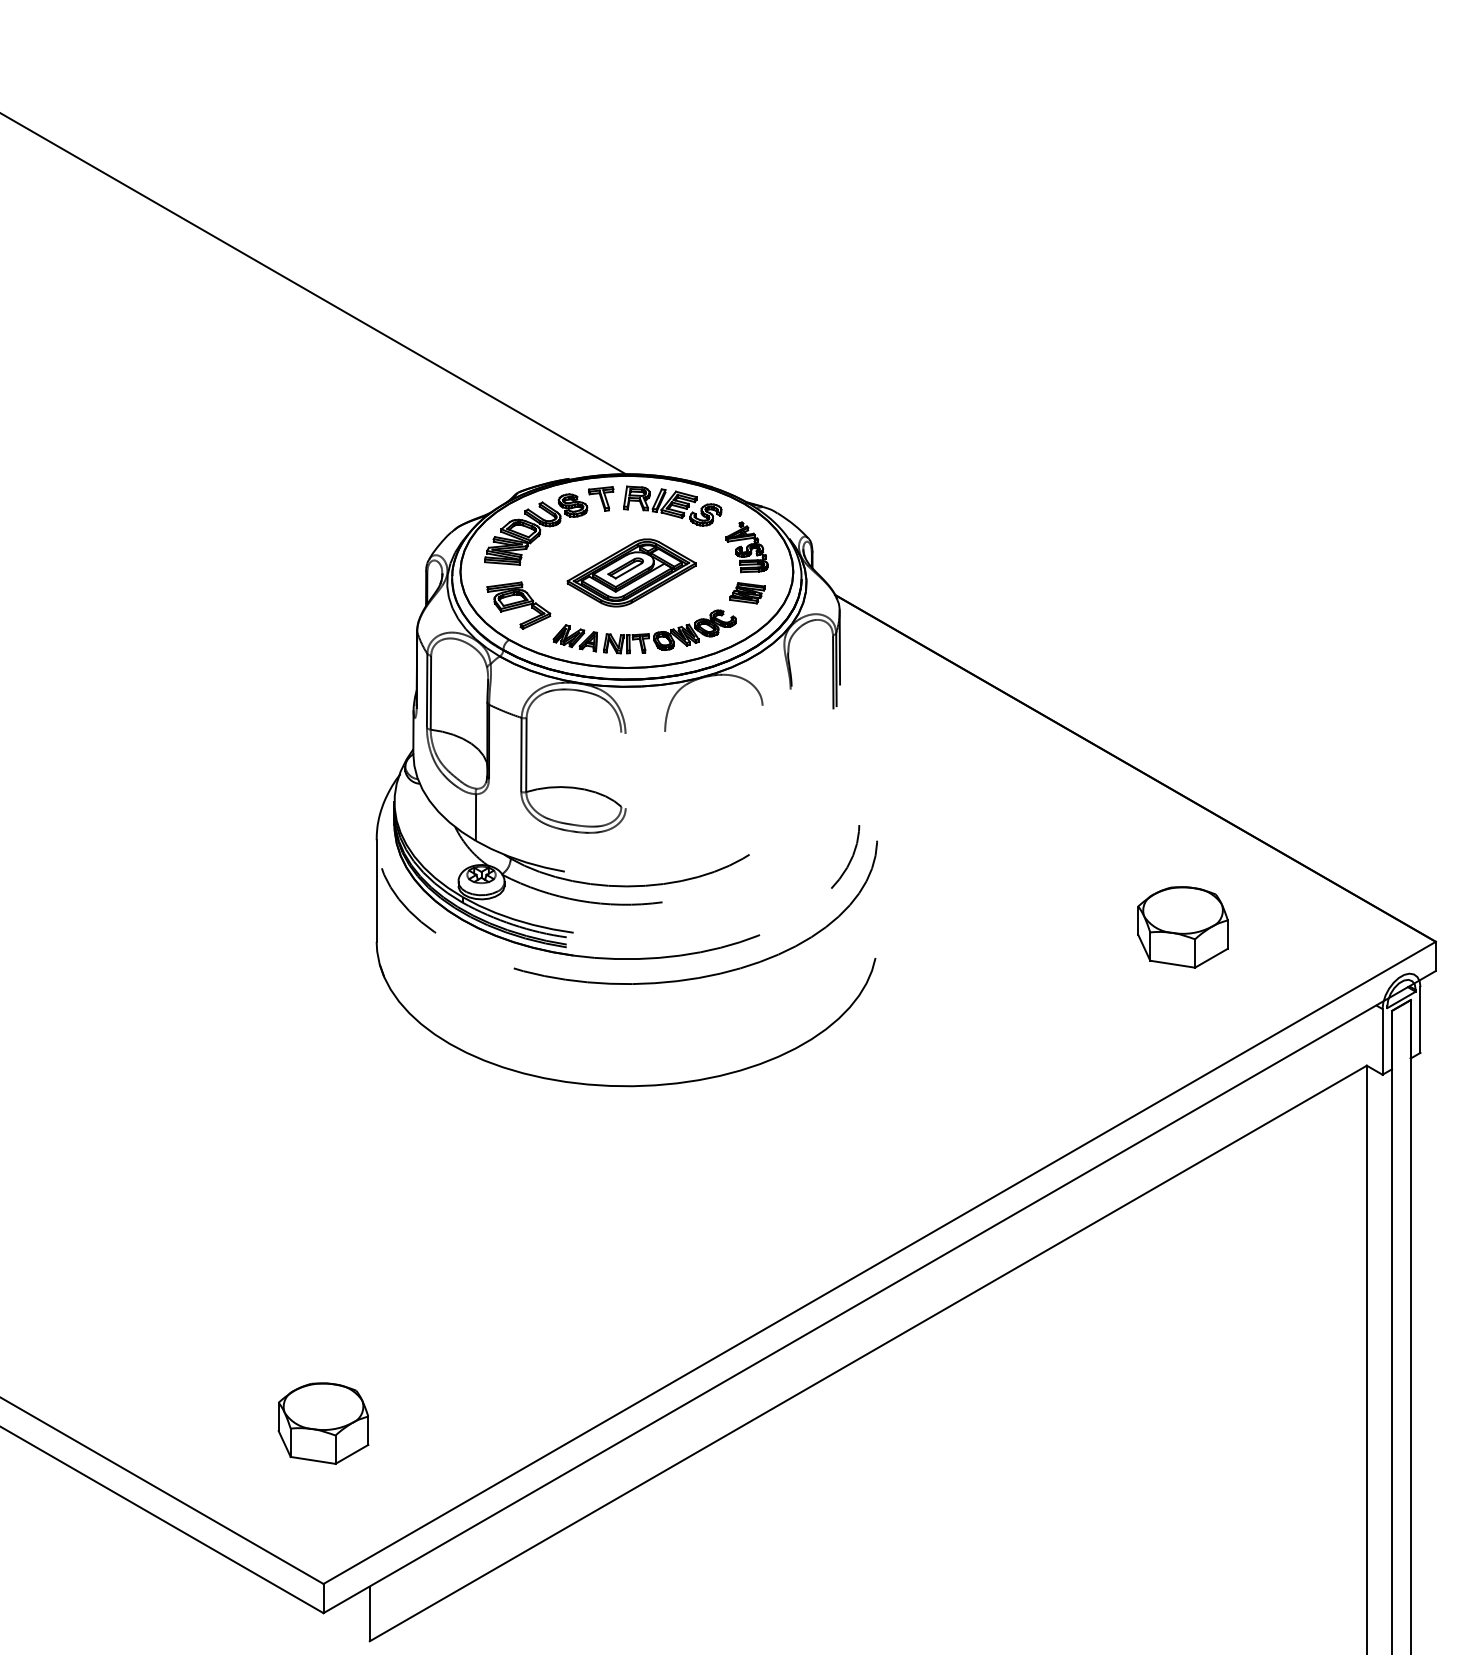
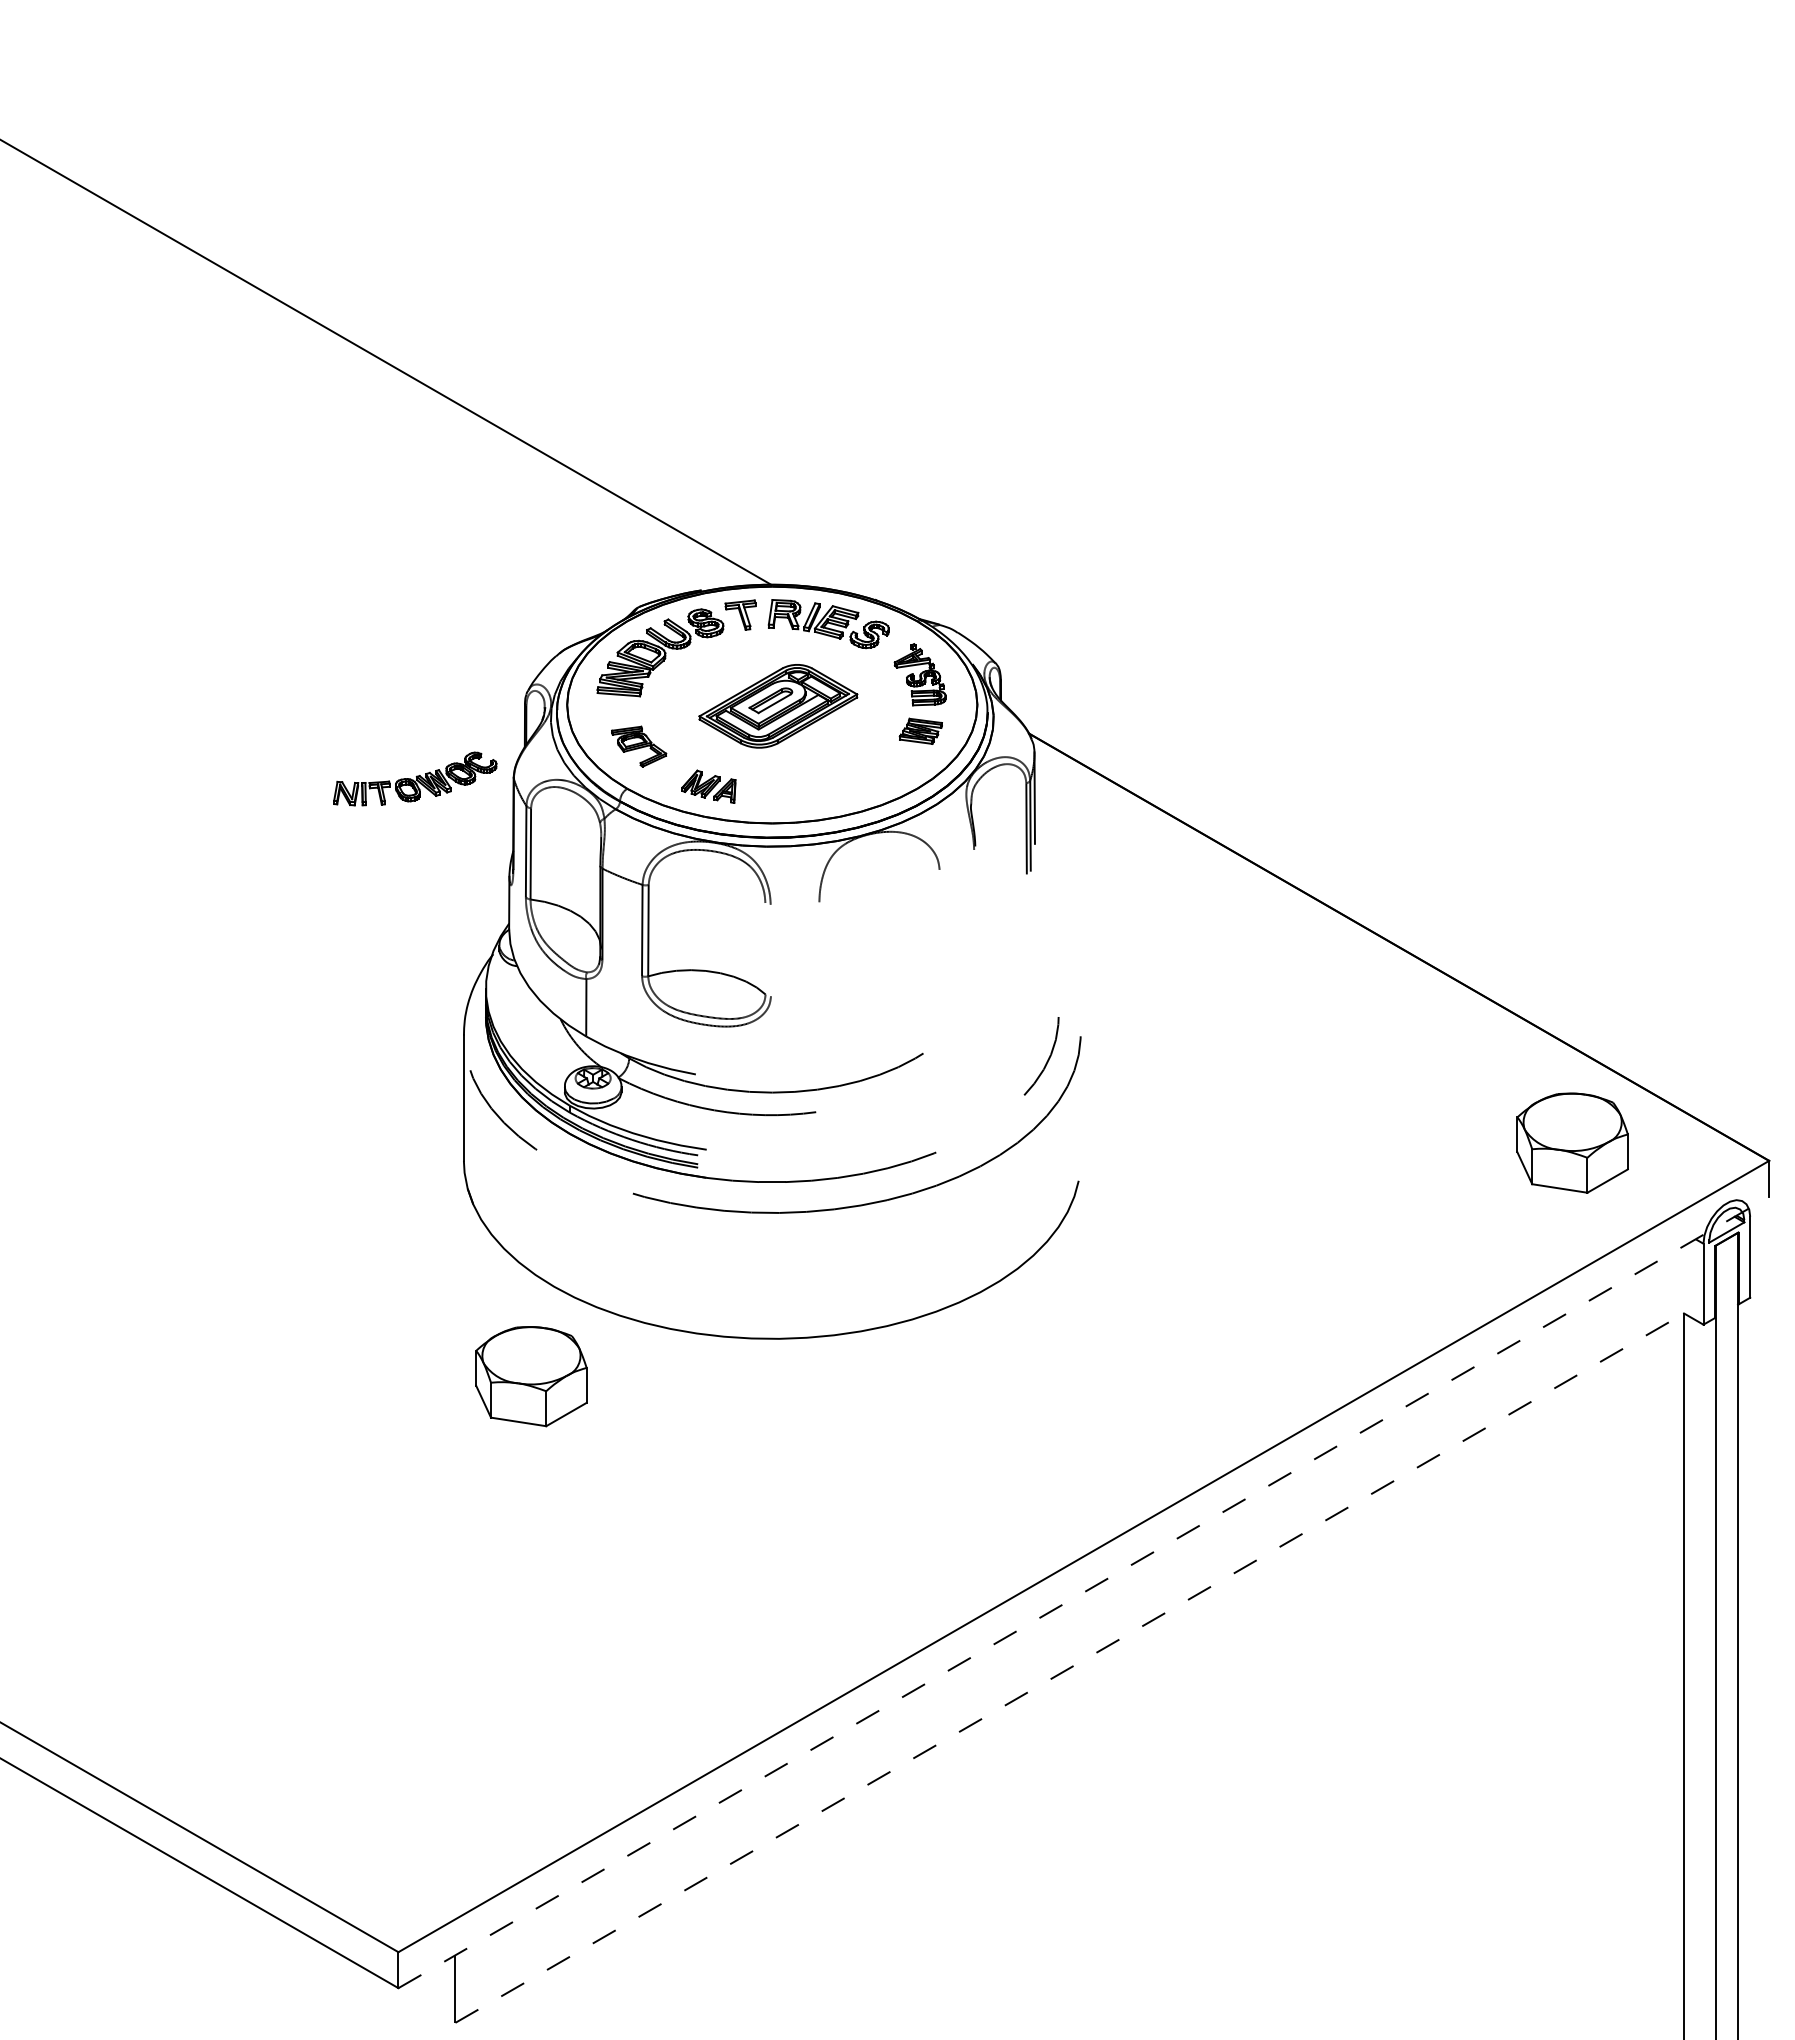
part: (518, 605) -> (638, 746), size x0.7
part: (670, 631) -> (415, 778), moved
part: (1182, 926) -> (1572, 1142), moved
line: (880, 1292) -> (1084, 1592), solid -> dashed
line: (868, 1352) -> (1070, 1667), solid -> dashed
part: (323, 1423) -> (531, 1376), moved

